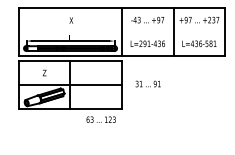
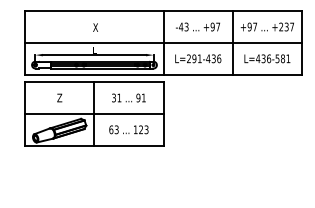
line: (121, 31) -> (162, 42), added
text: (147, 83) -> (127, 97), moved
text: (100, 119) -> (127, 129), moved

